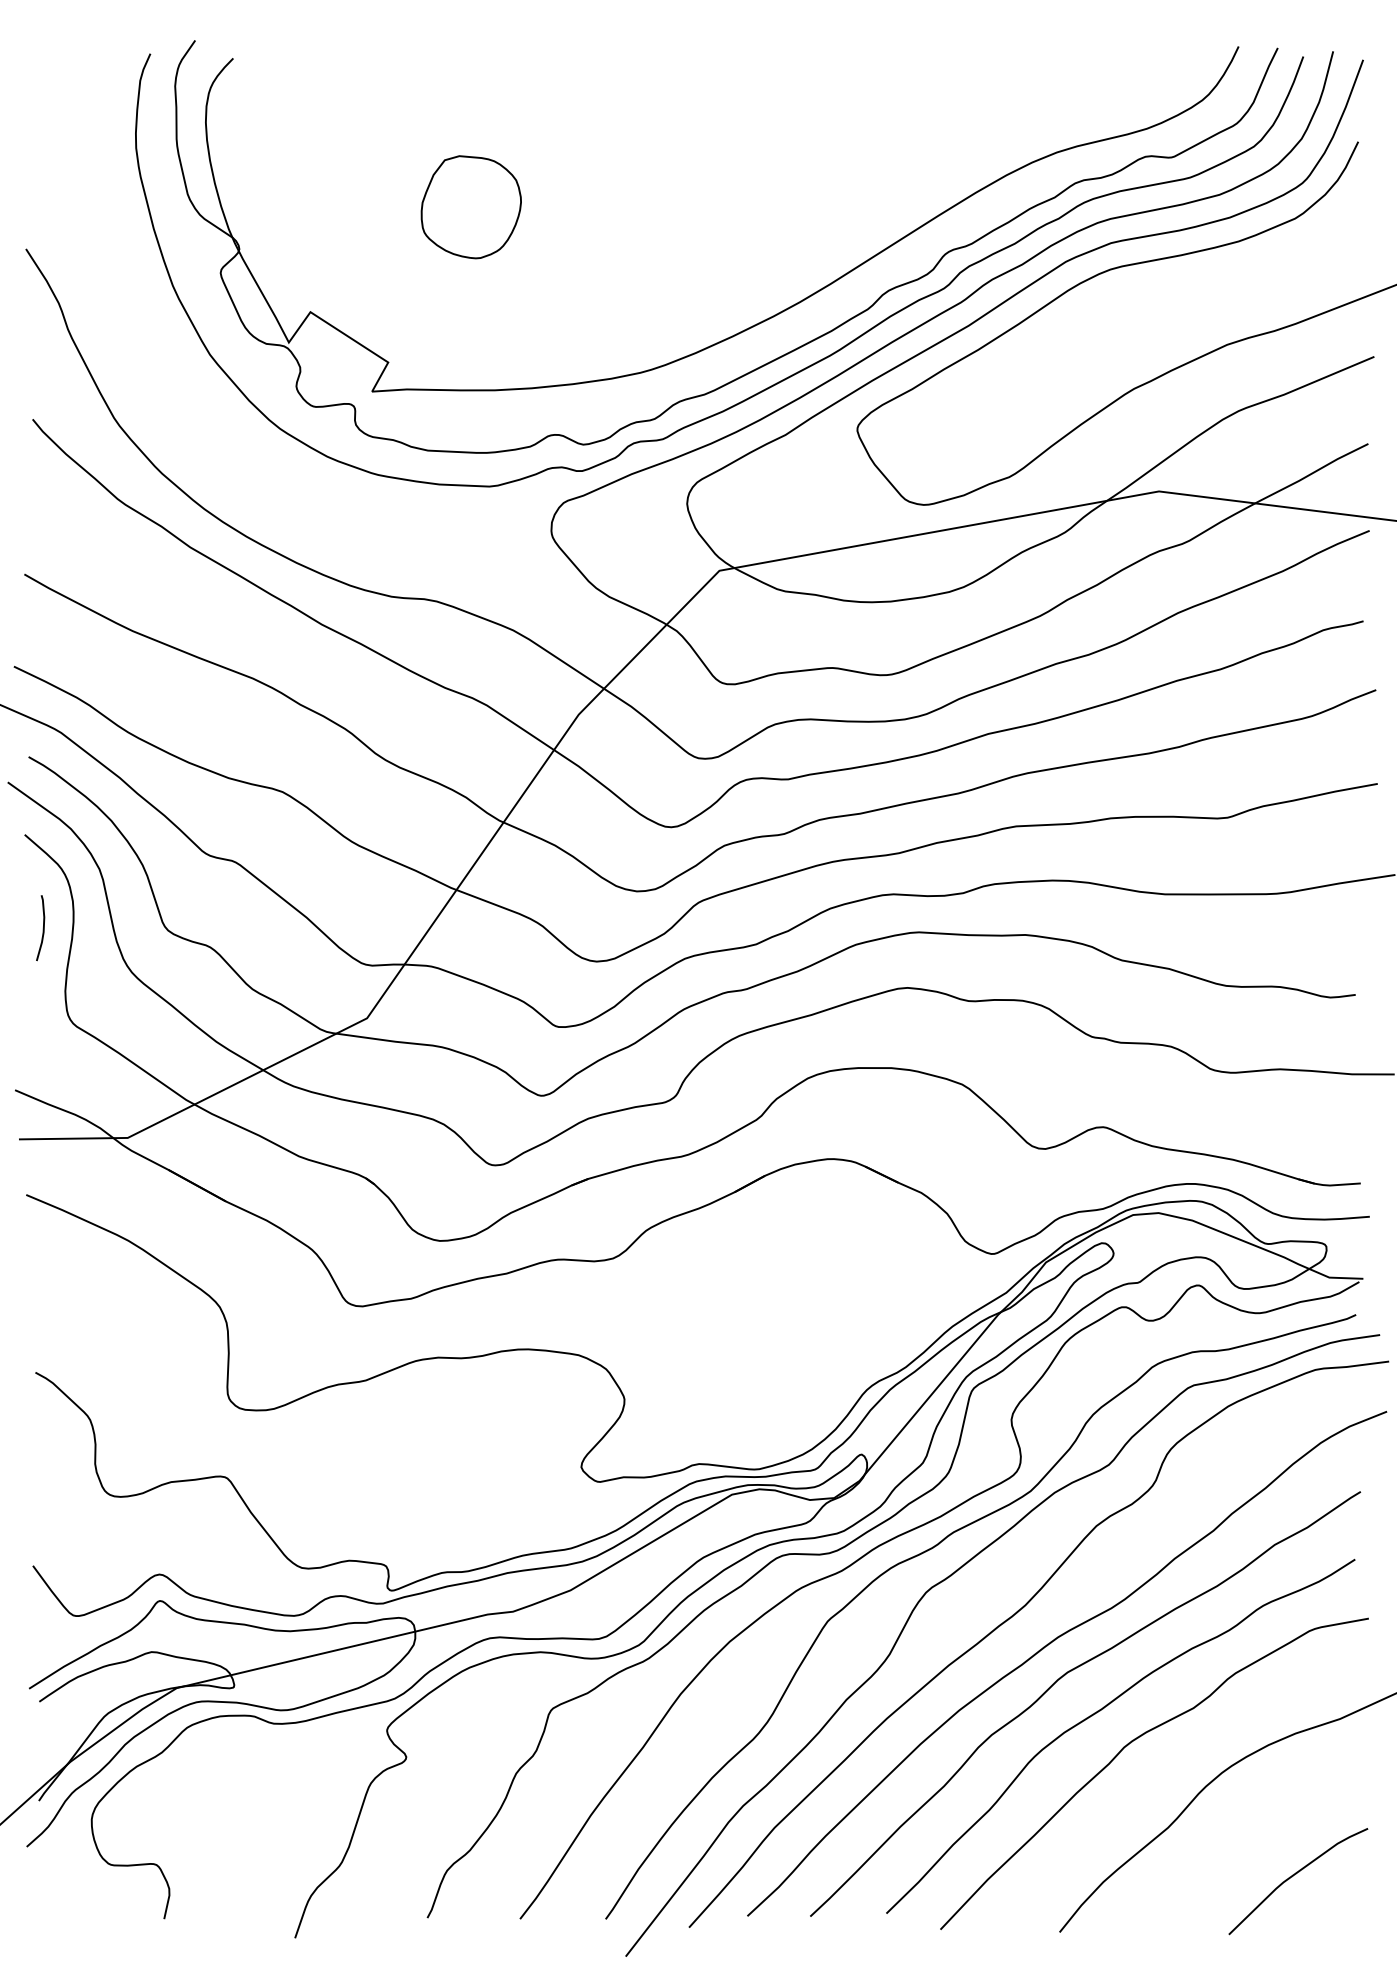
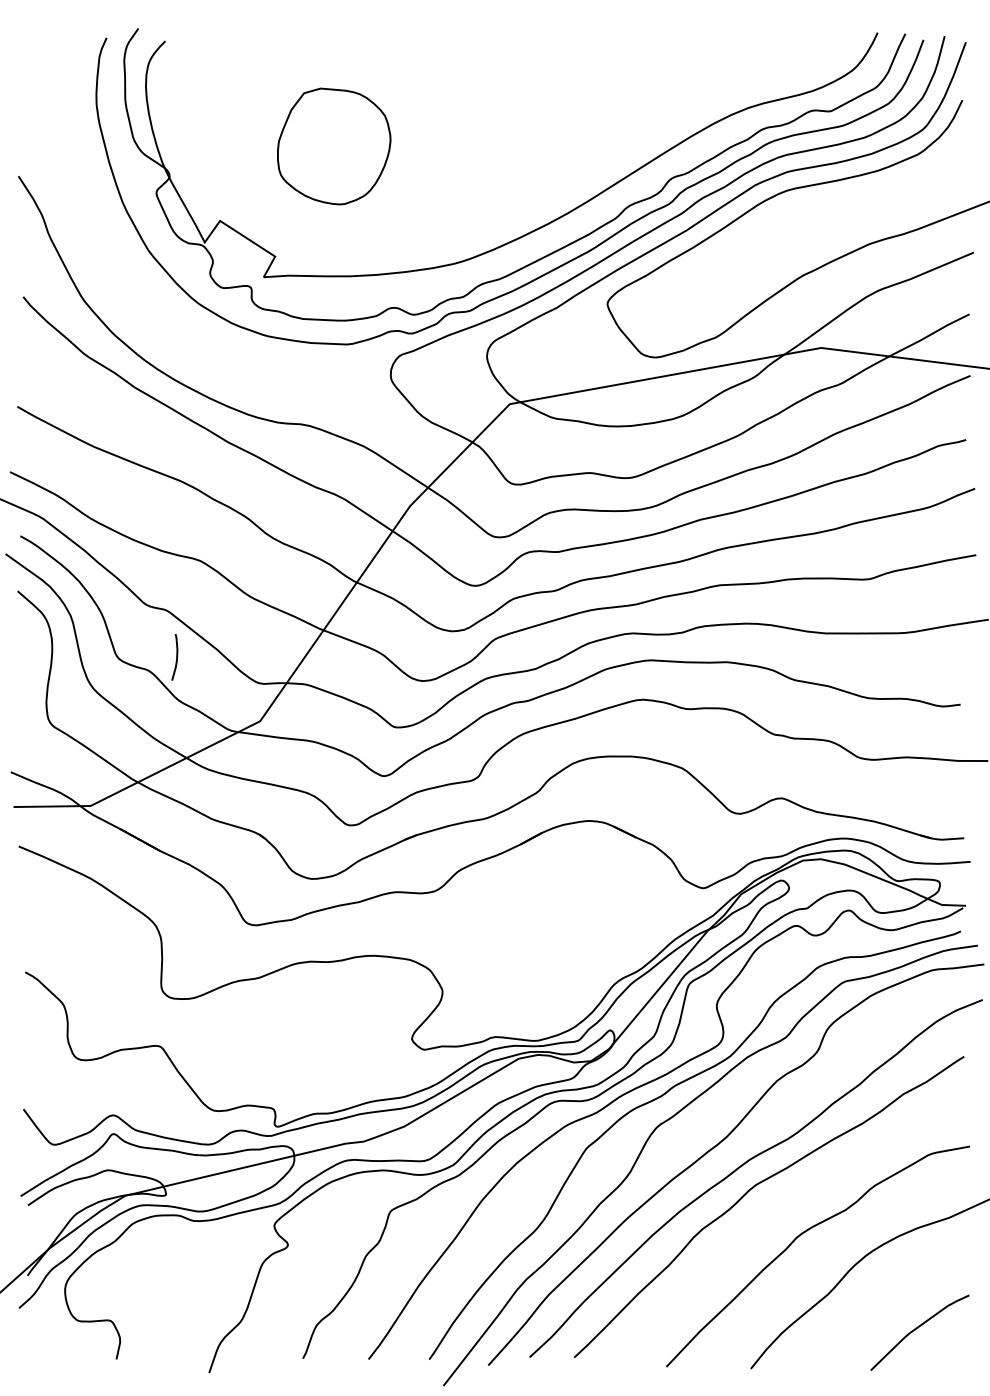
part: (470, 207) -> (333, 146), size x1.6
curve: (42, 928) -> (176, 657), moved
curve: (1103, 1709) -> (781, 1210), removed

